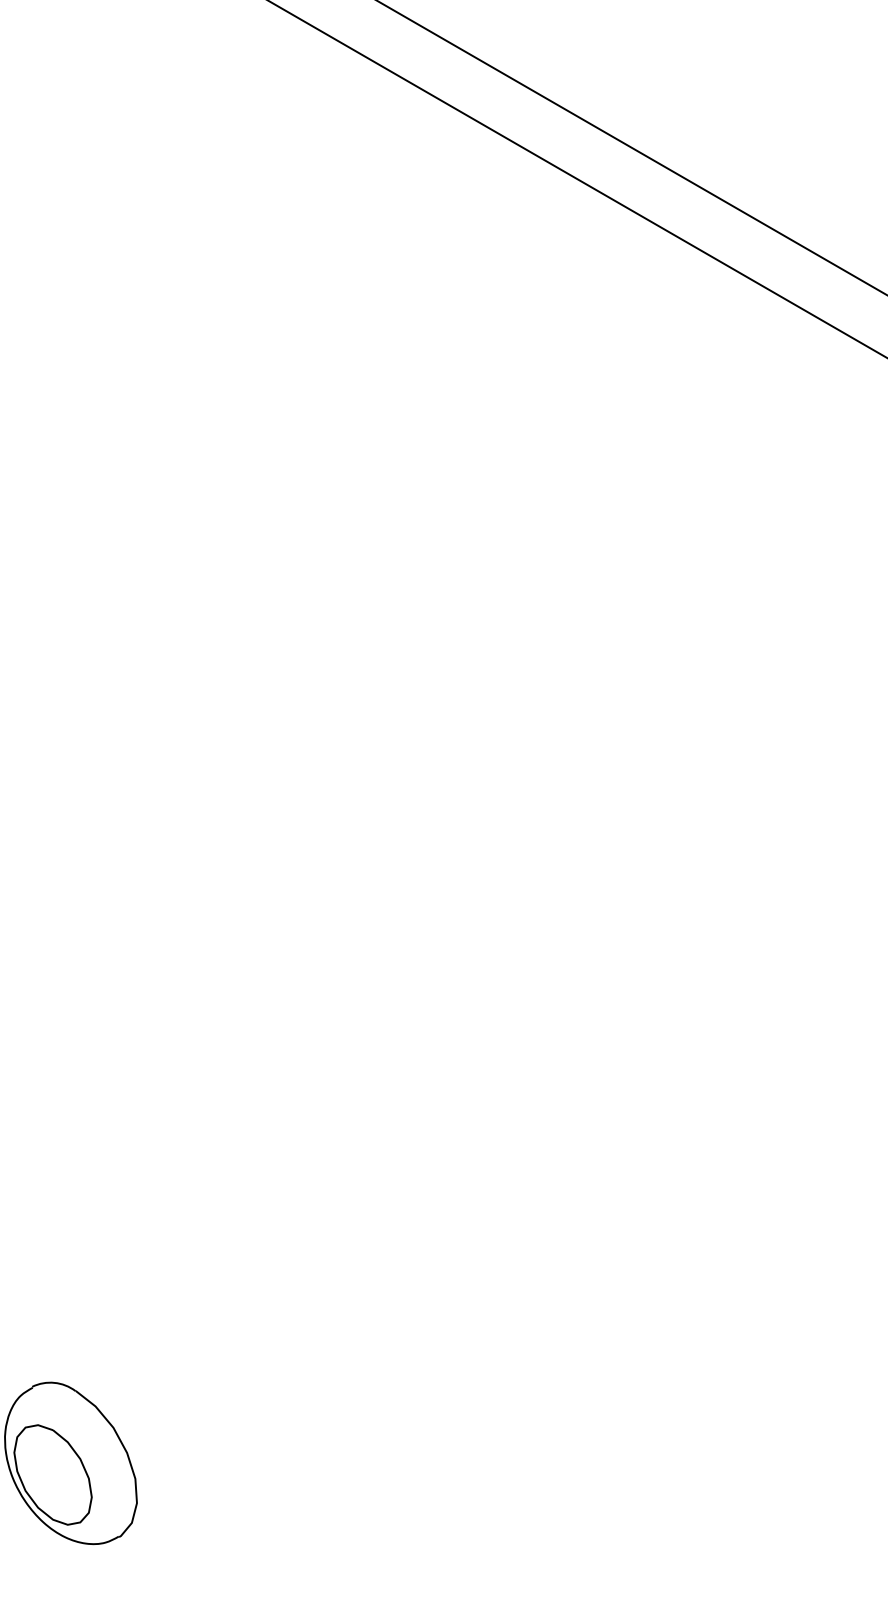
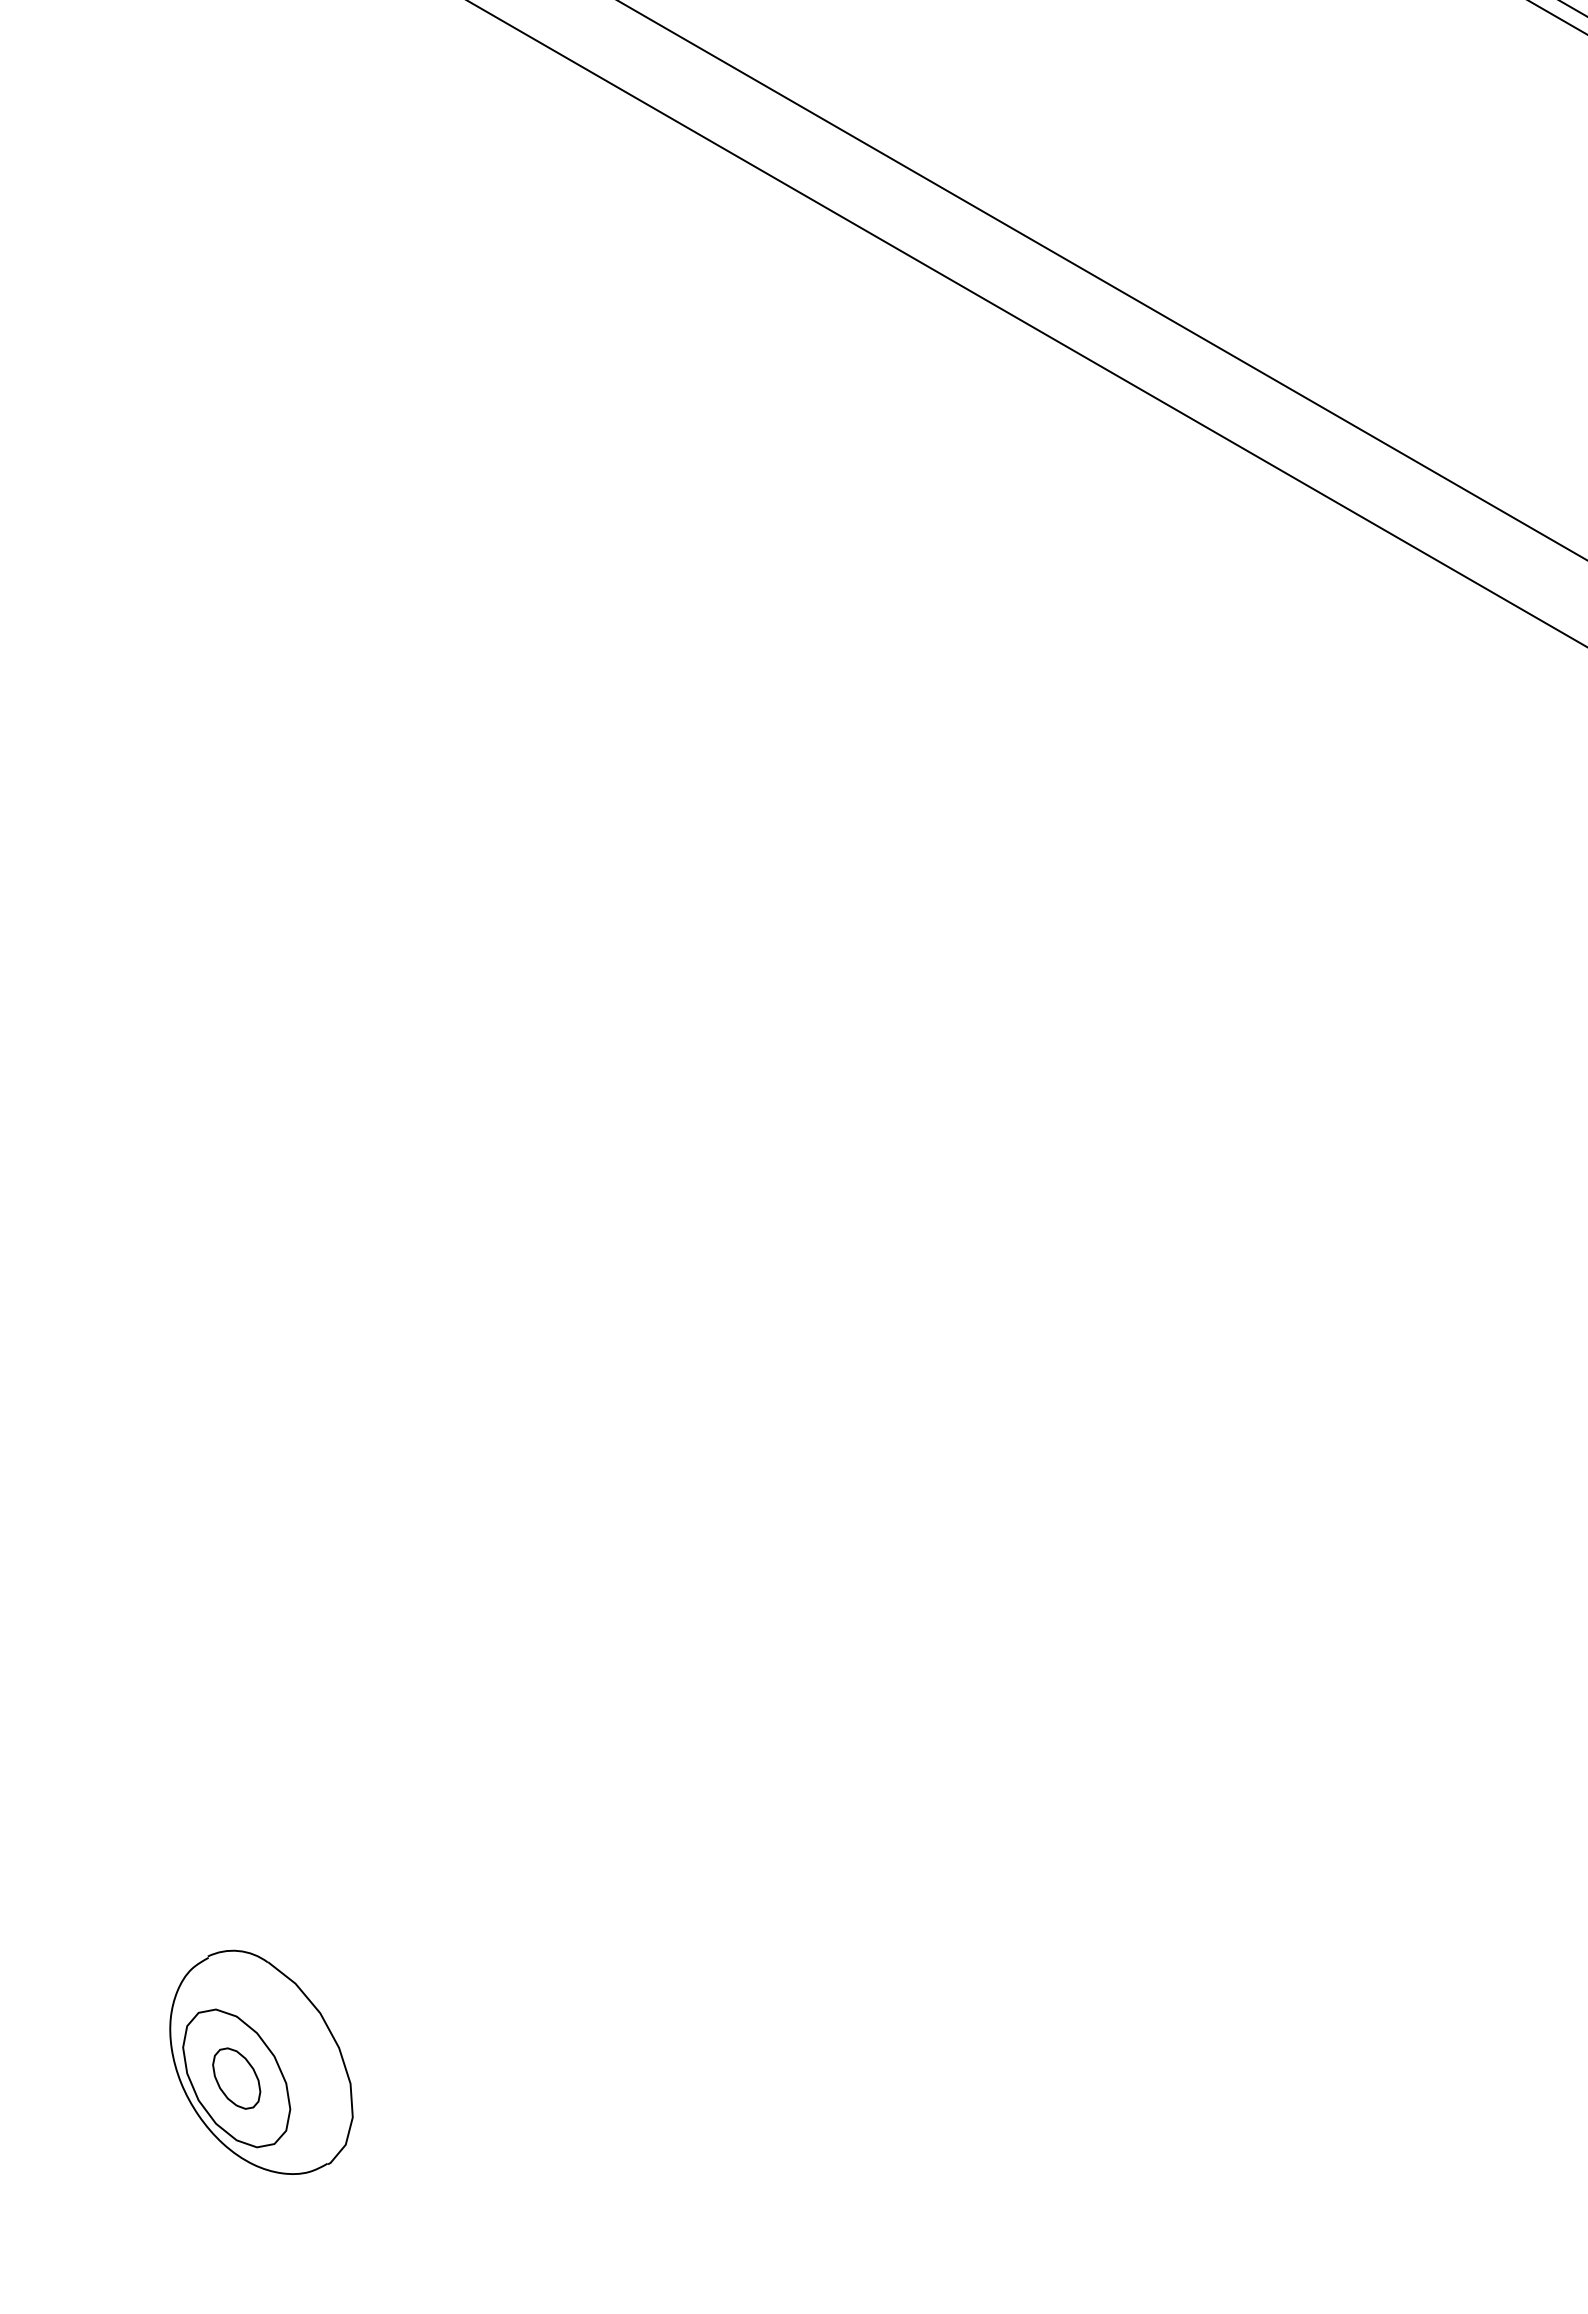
part: (52, 1475) -> (236, 2078), added

